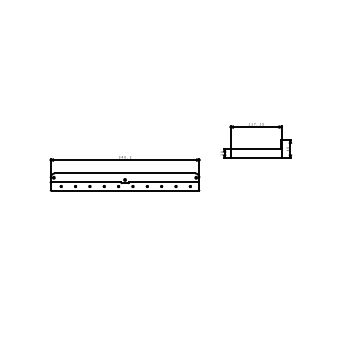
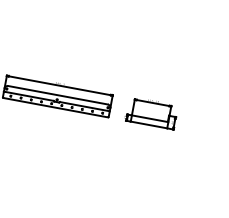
part: (256, 140) -> (151, 112), moved

